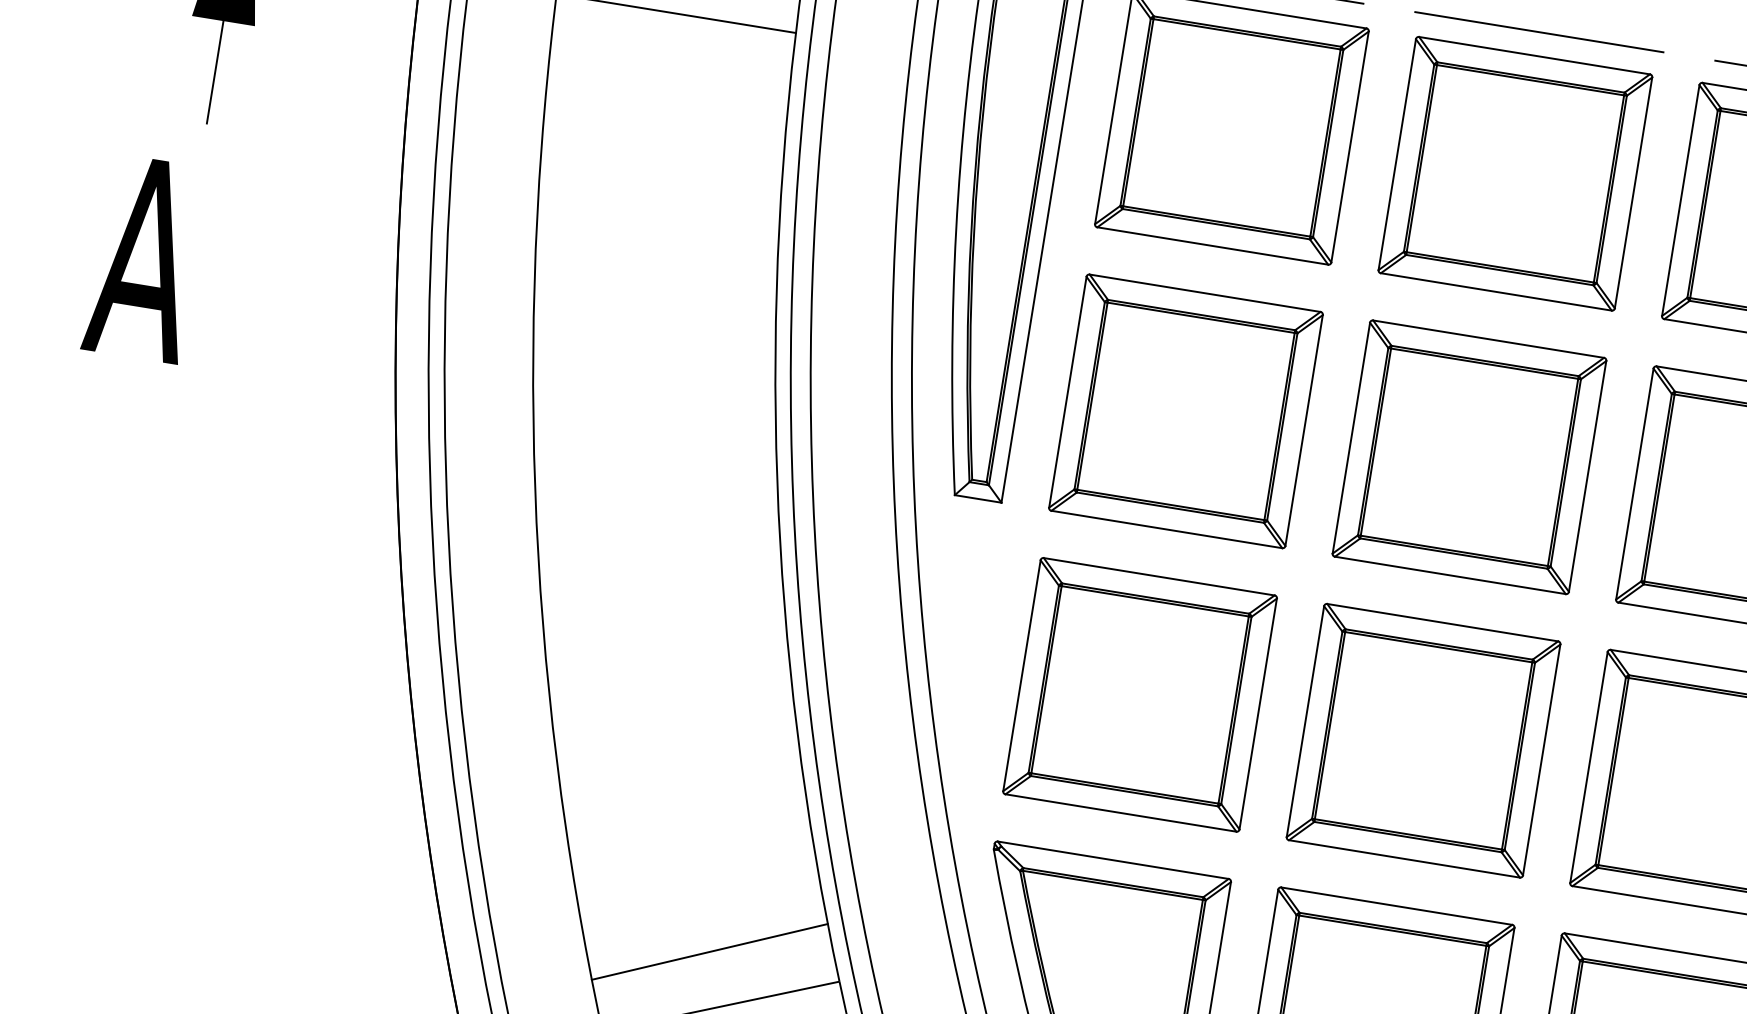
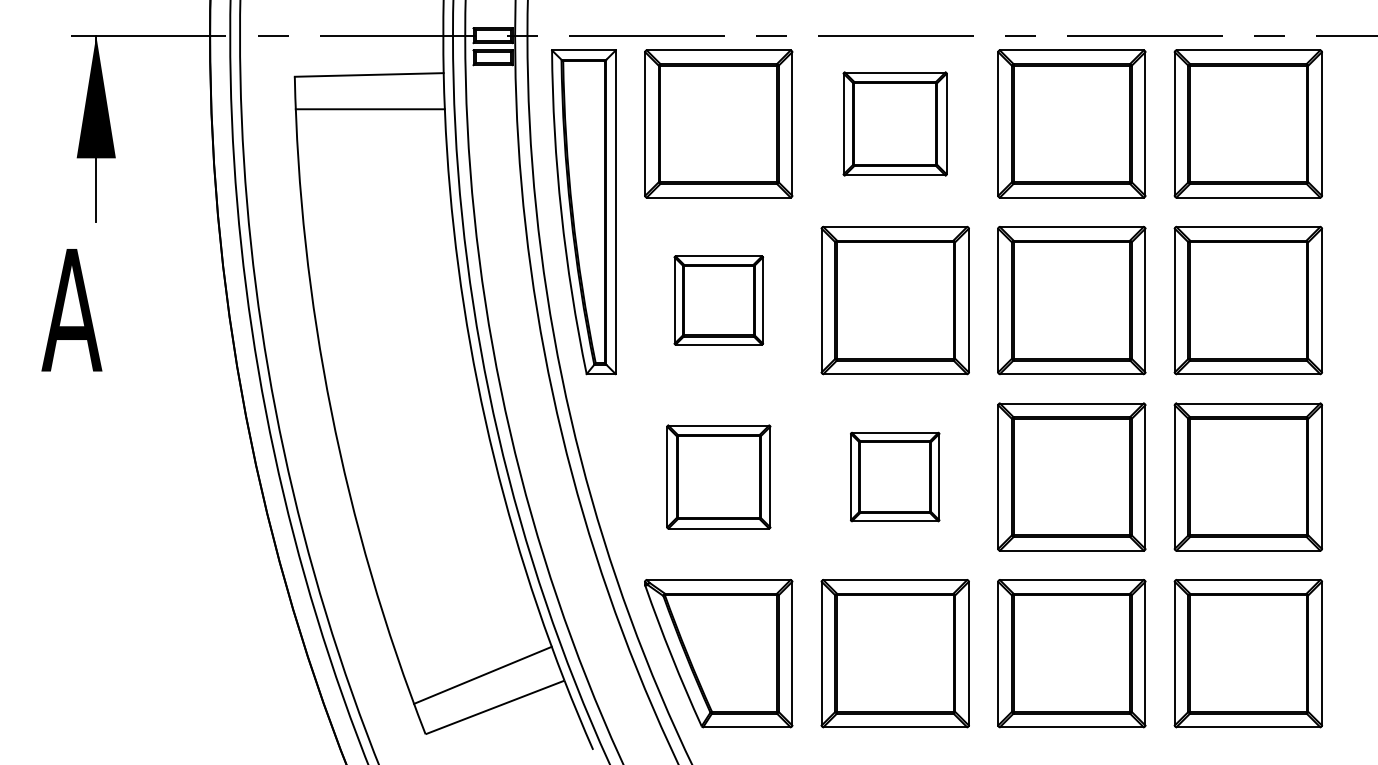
part: (1514, 172) -> (894, 123), size x0.7
part: (1185, 411) -> (718, 300), size x0.6
part: (1139, 693) -> (718, 476), size x0.7
part: (1422, 739) -> (894, 476), size x0.6

